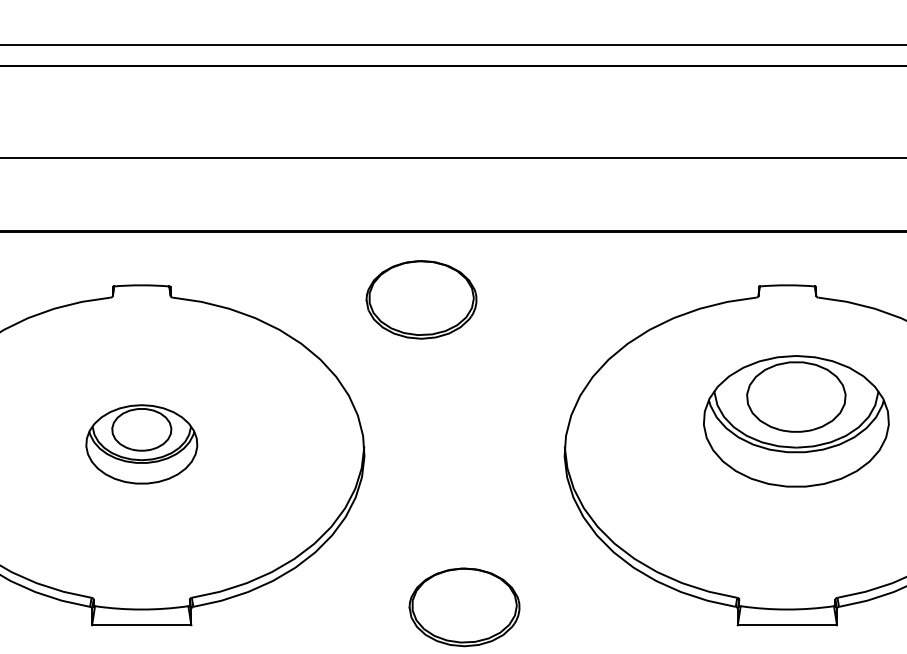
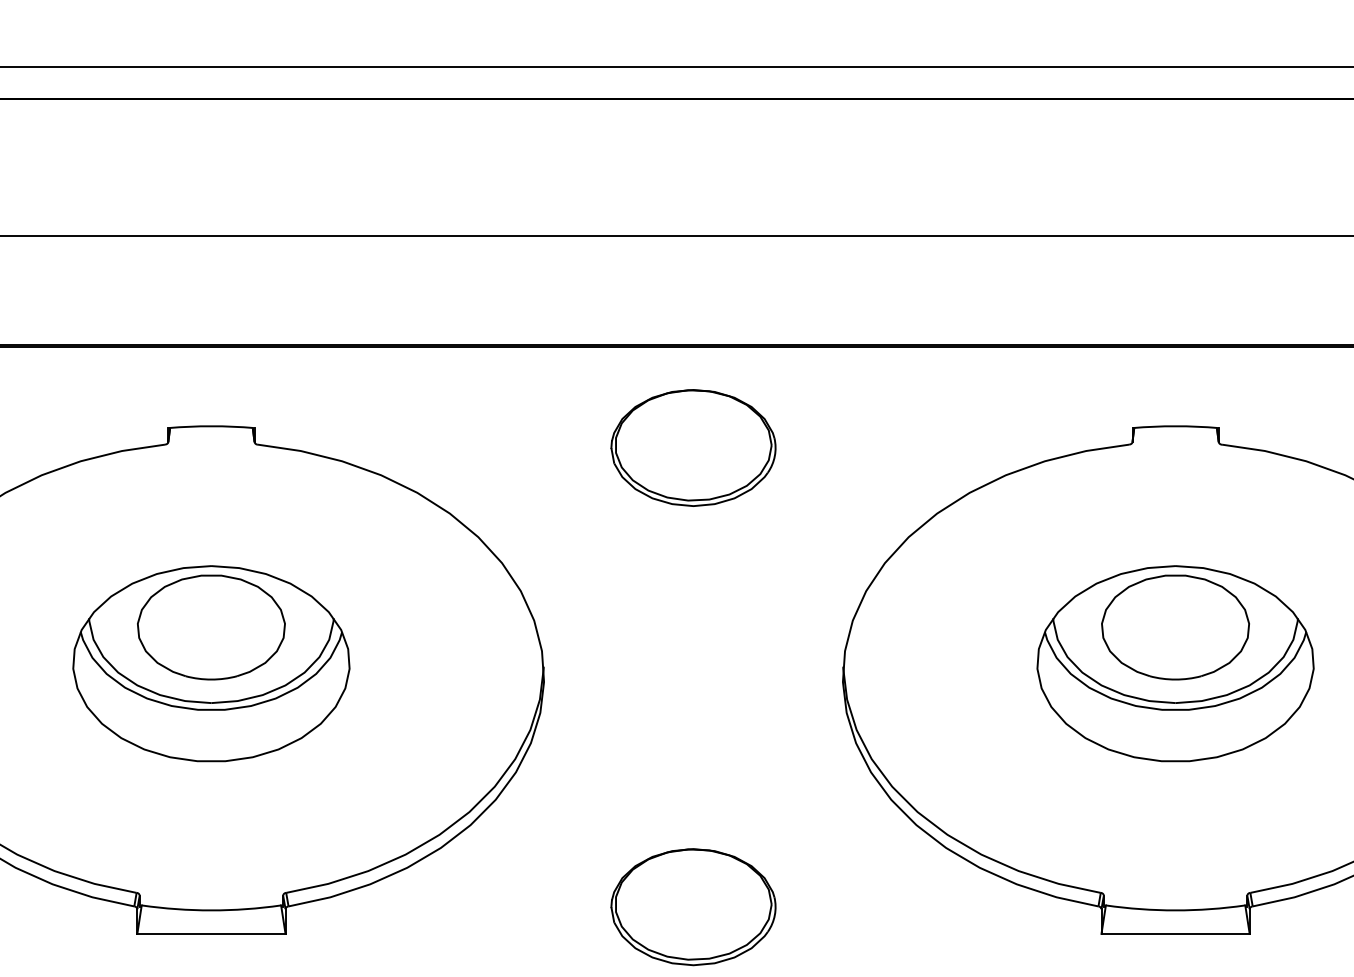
part: (421, 299) -> (693, 447), moved
part: (796, 421) -> (1175, 663), moved
part: (141, 444) -> (211, 663), size x1.67

